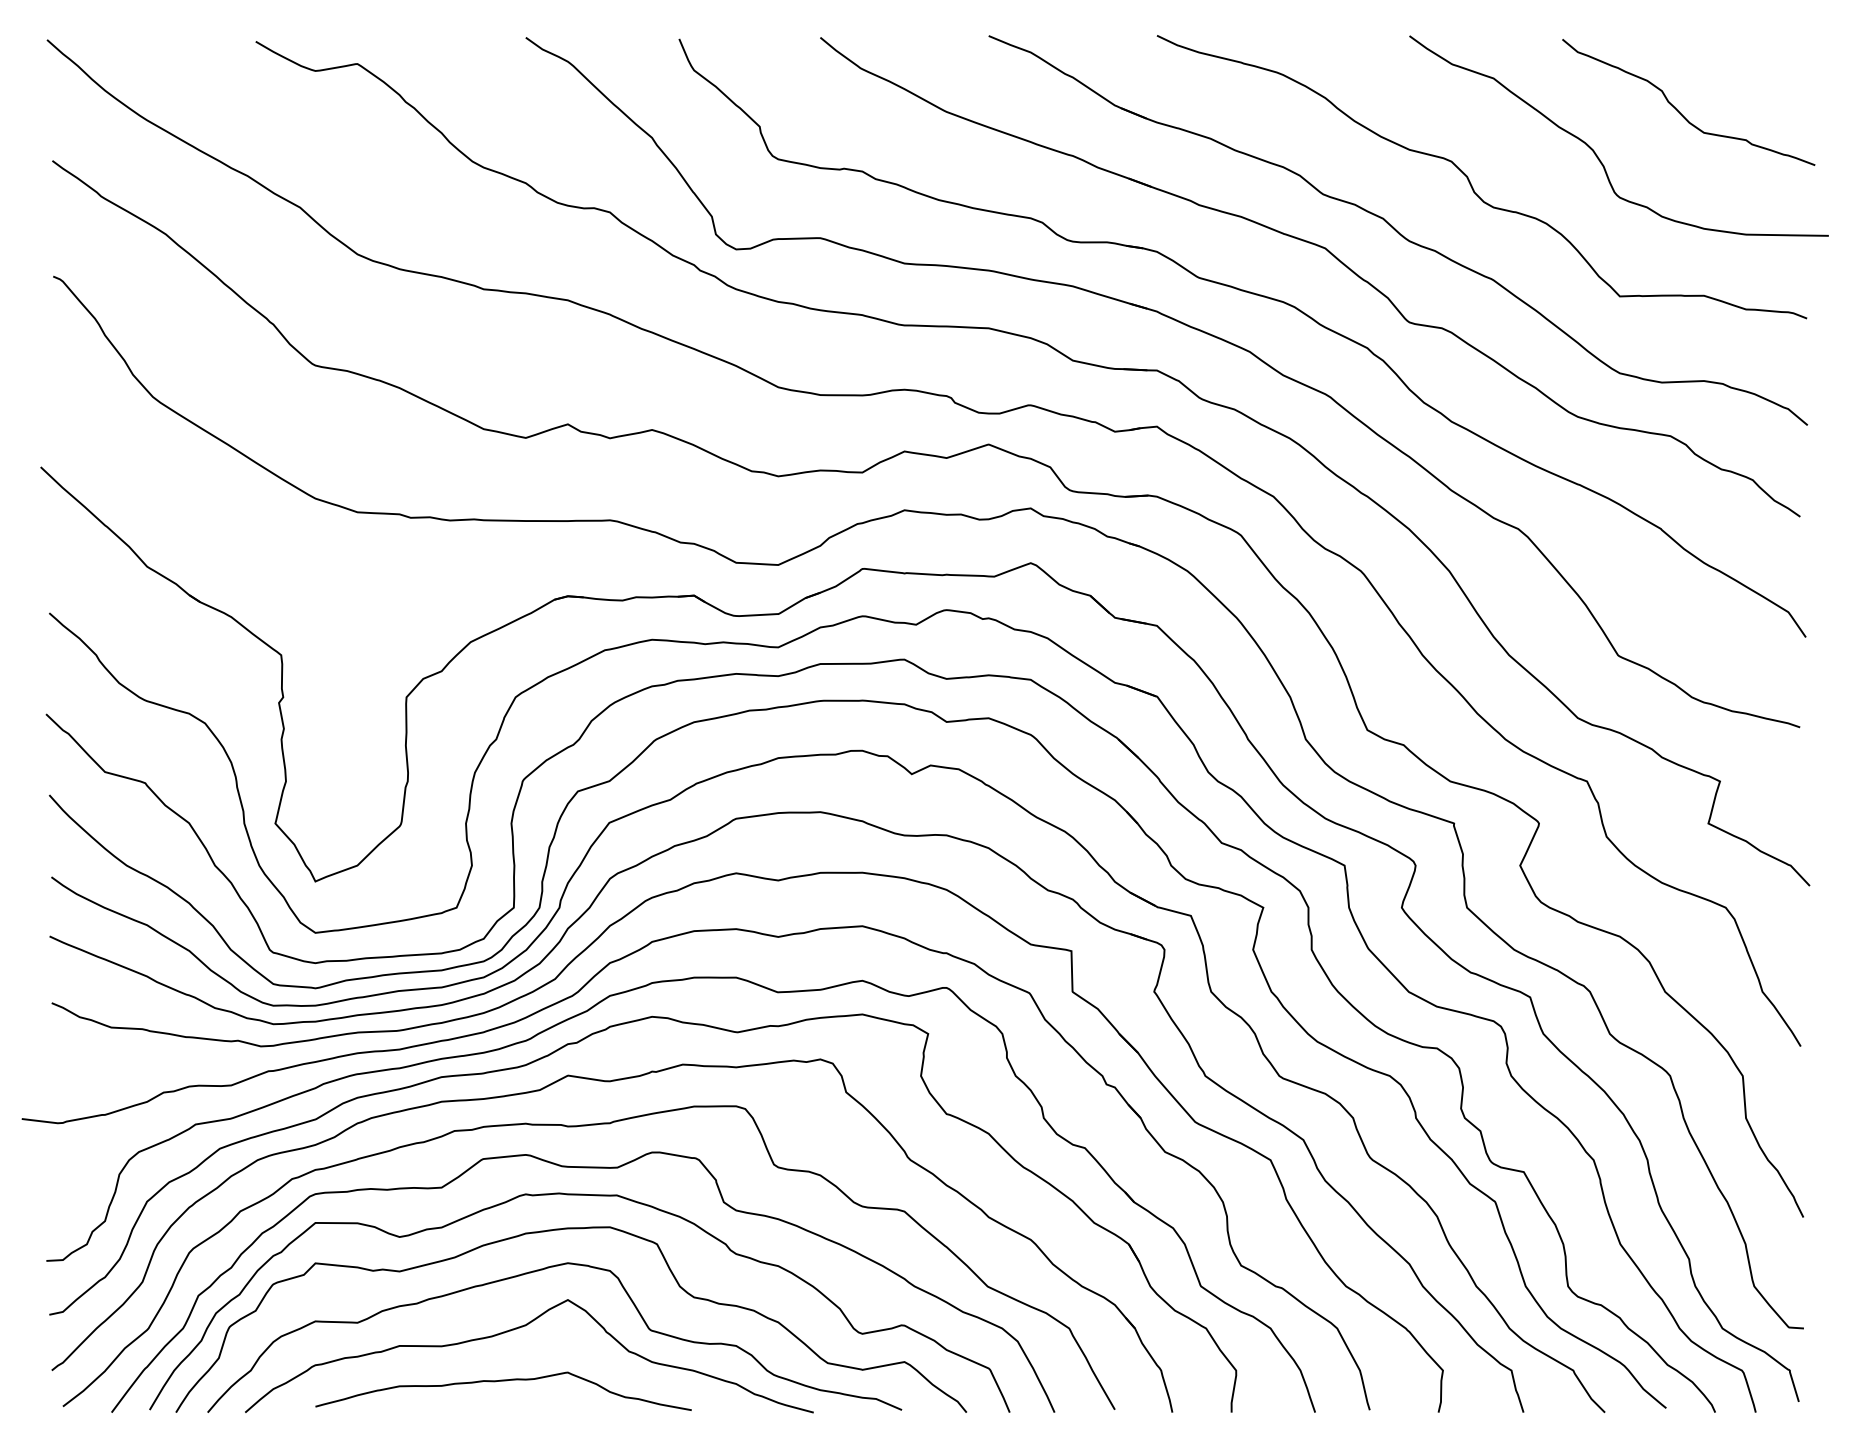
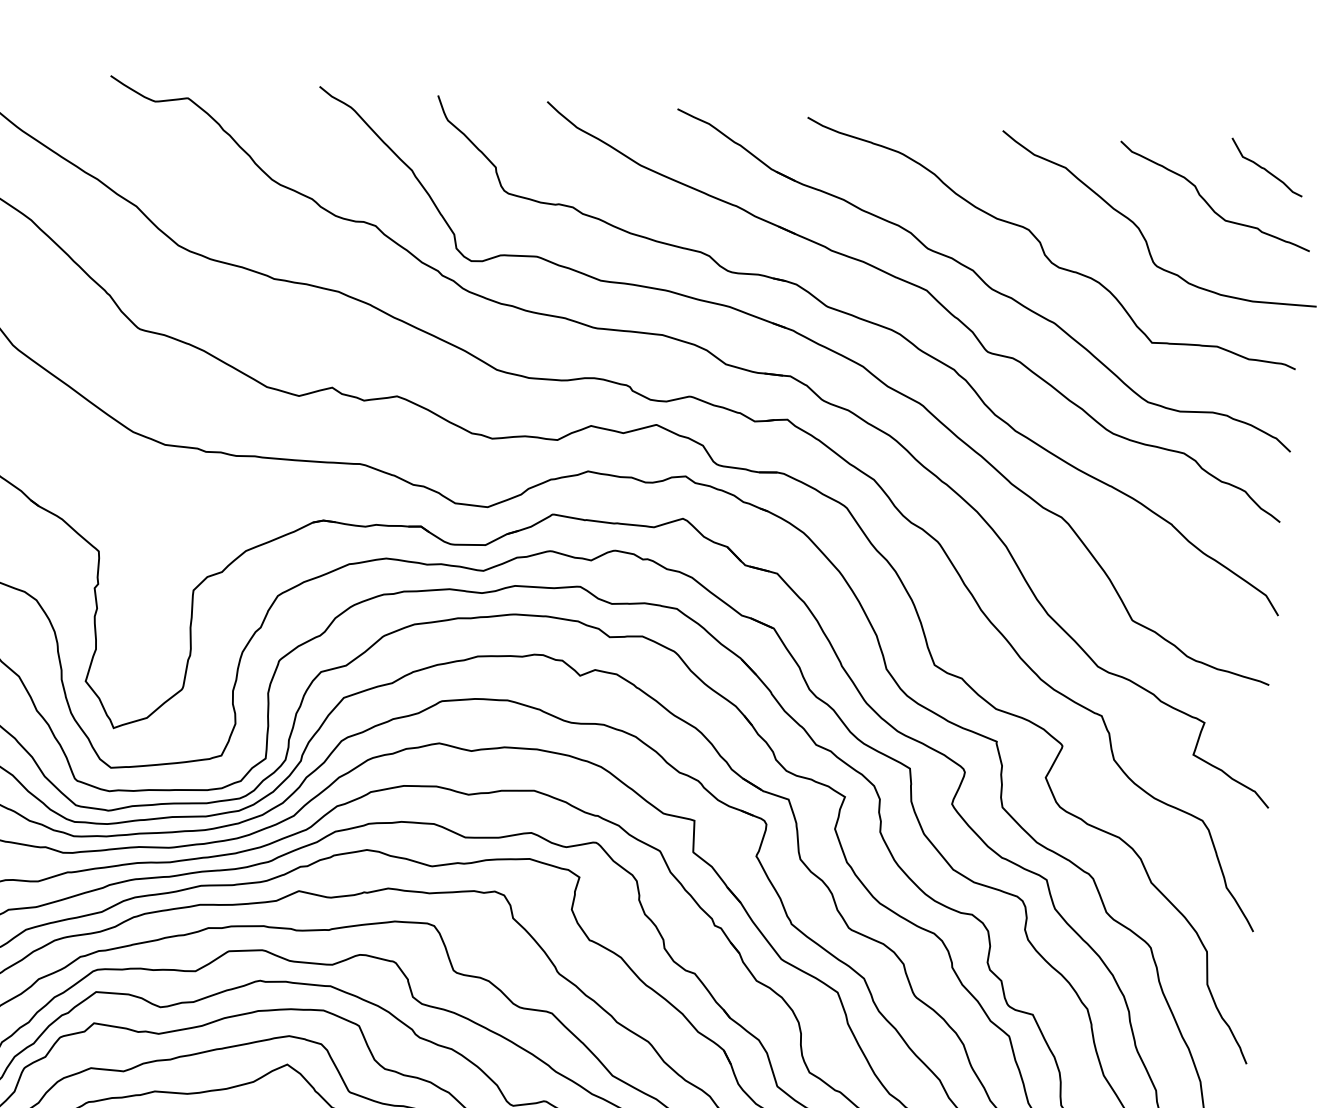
curve: (1751, 62) -> (1265, 168), added

